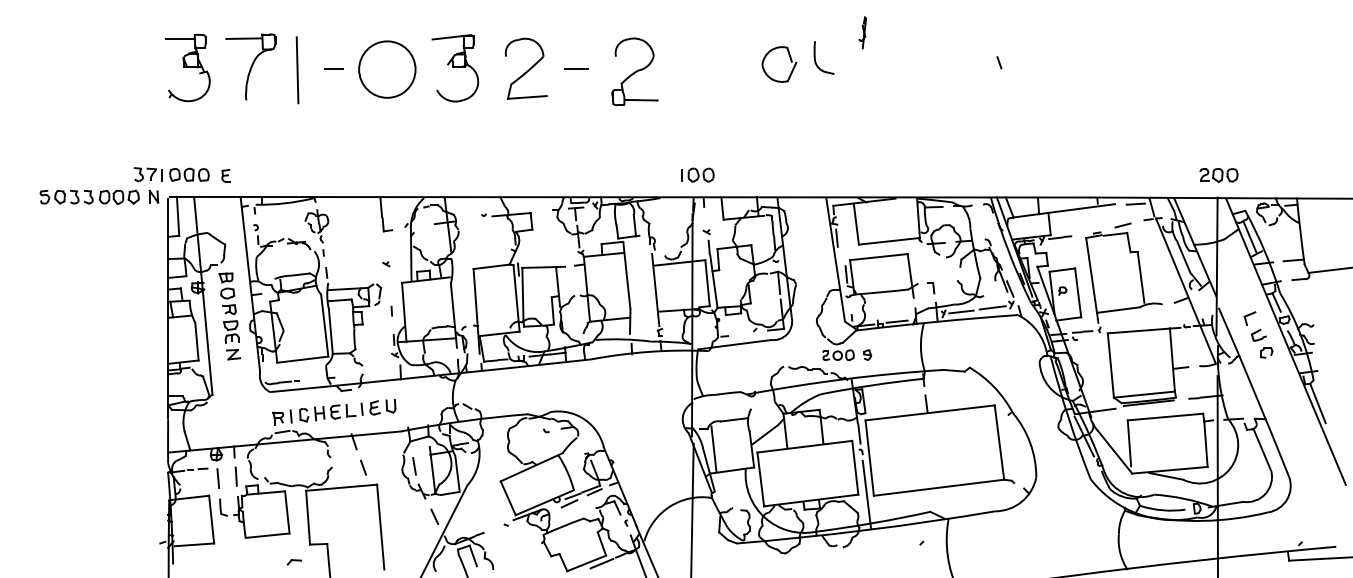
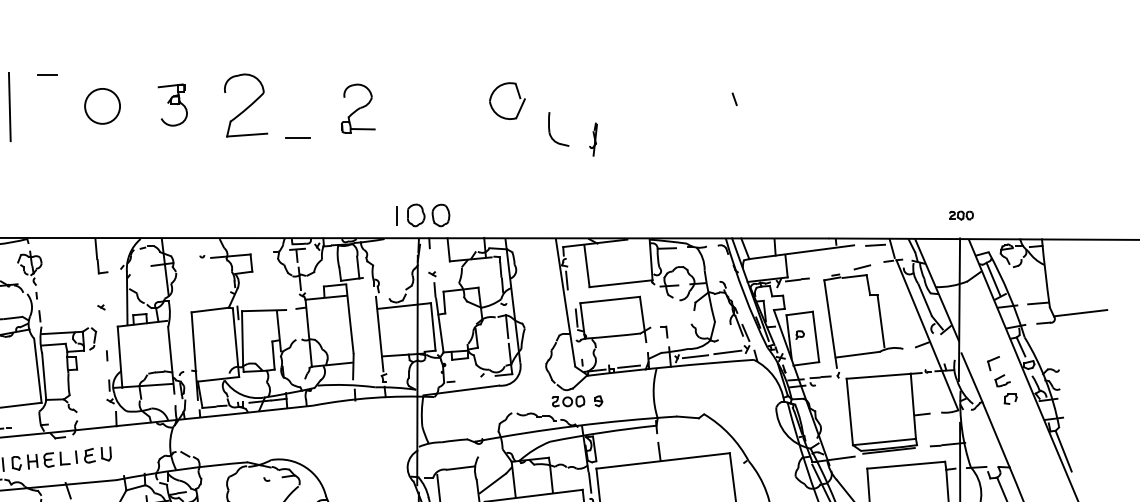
part: (862, 32) -> (593, 139), moved
part: (815, 57) -> (549, 128), moved
line: (333, 68) -> (46, 74), moved
part: (455, 68) -> (172, 105), size x0.6
line: (576, 68) -> (297, 137), moved
circle: (387, 69) -> (102, 106), size x0.6
part: (634, 71) -> (357, 108), size x0.7
part: (697, 174) -> (422, 214), size x1.6
part: (1218, 175) -> (960, 215), size x0.6

